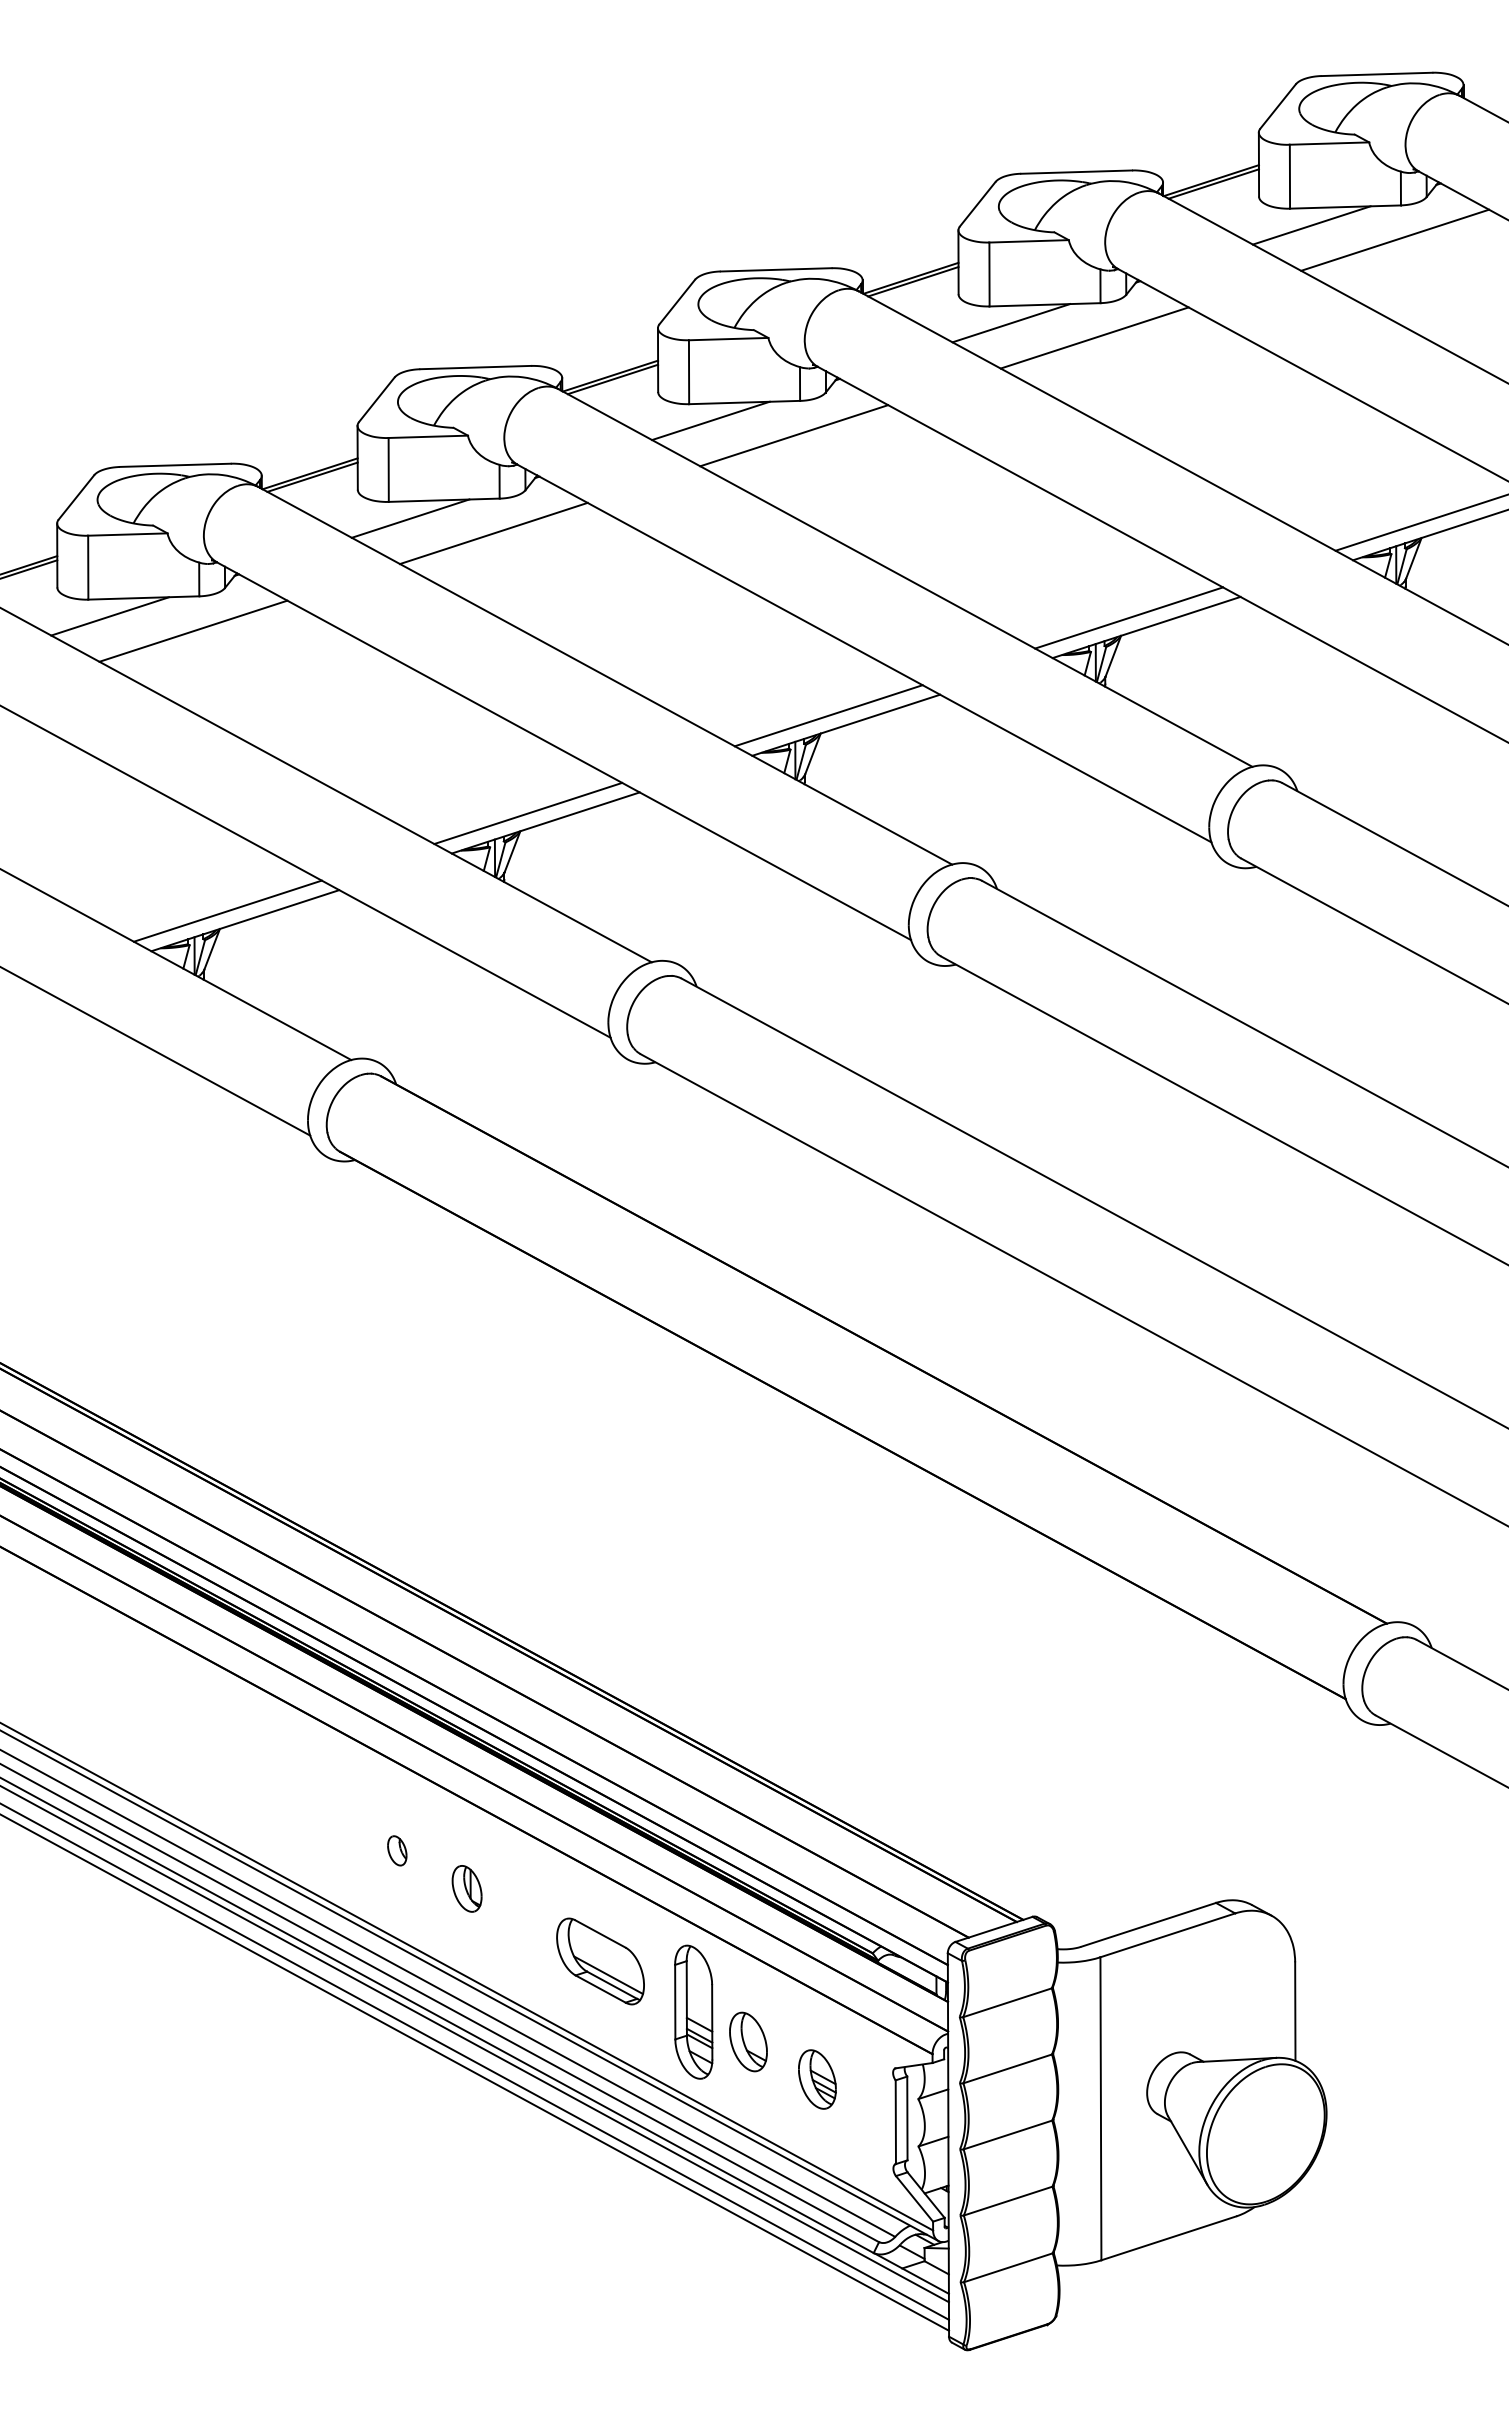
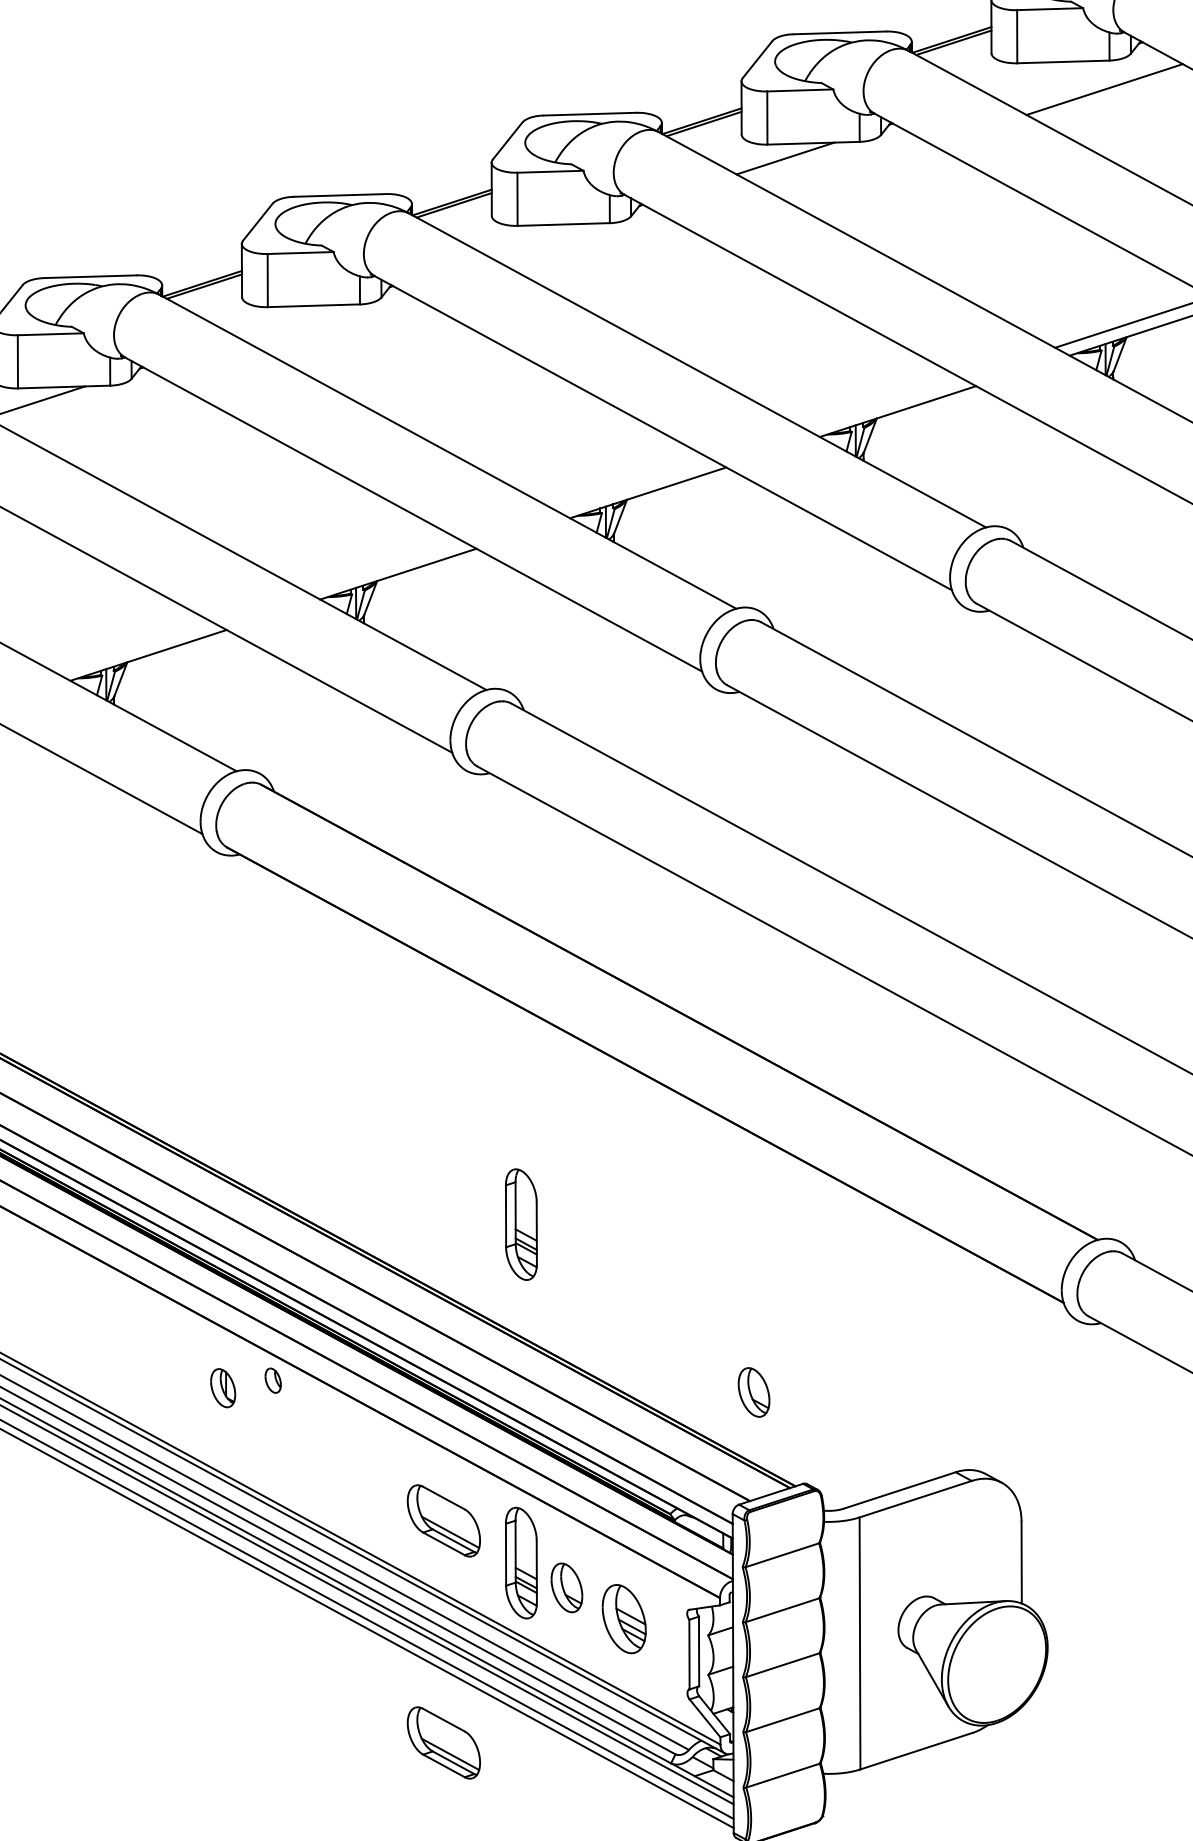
line: (1311, 225) -> (1035, 77), removed
line: (1094, 337) -> (854, 170), removed
line: (710, 420) -> (535, 239), removed
line: (794, 435) -> (605, 251), removed
line: (410, 518) -> (285, 320), removed
line: (493, 533) -> (354, 333), removed
line: (1129, 617) -> (883, 403), removed
line: (193, 630) -> (105, 414), removed
line: (828, 715) -> (633, 484), removed
line: (528, 813) -> (383, 566), removed
line: (227, 910) -> (133, 646), removed
part: (693, 1604) -> (521, 1224), added
part: (973, 1806) -> (754, 1392), added
part: (397, 1850) -> (273, 1380), moved
part: (466, 1888) -> (222, 1387), moved
part: (817, 2079) -> (624, 1619), size x1.4
part: (600, 2228) -> (443, 1742), added

